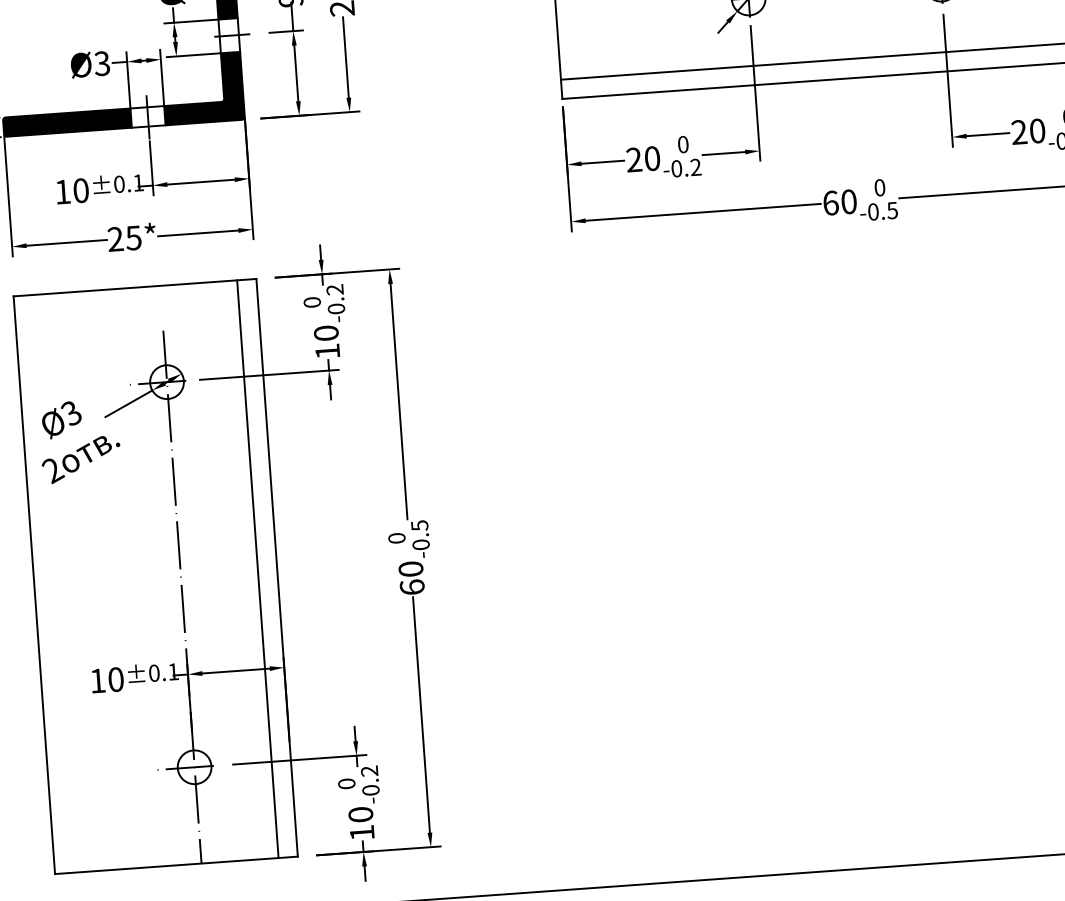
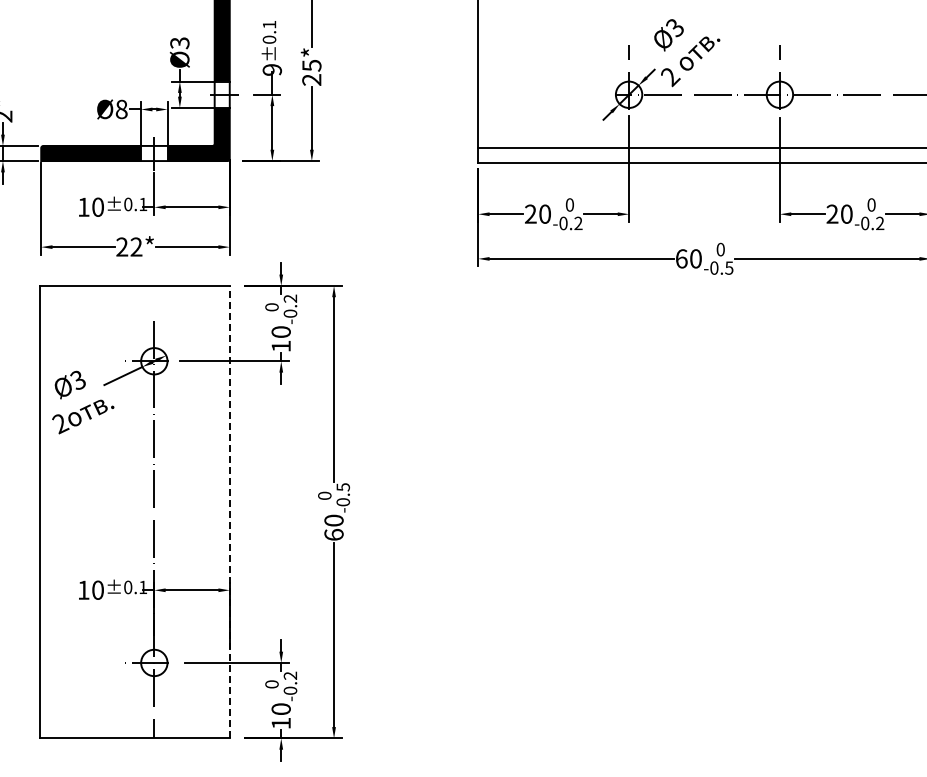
text: (101, 62) -> (121, 108), Ø3 -> Ø8
text: (133, 237) -> (136, 246), 25* -> 22*
line: (276, 567) -> (229, 511), solid -> dashed
line: (257, 568) -> (214, 511), removed

